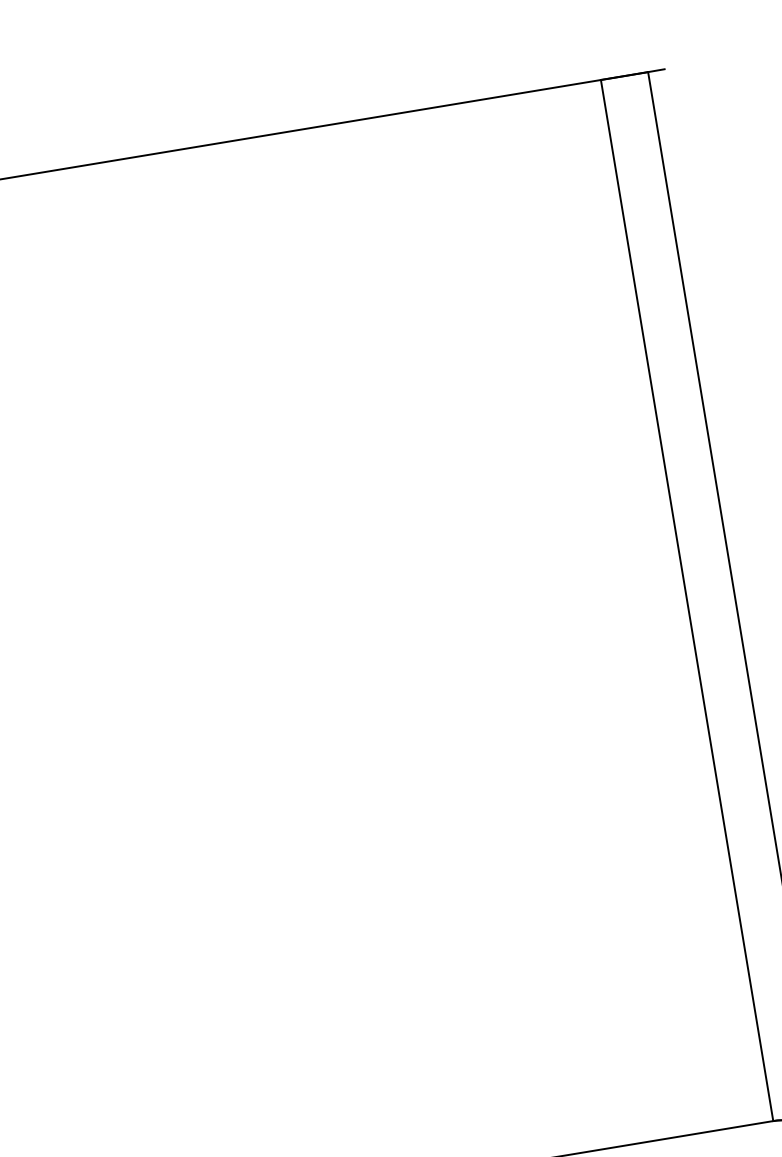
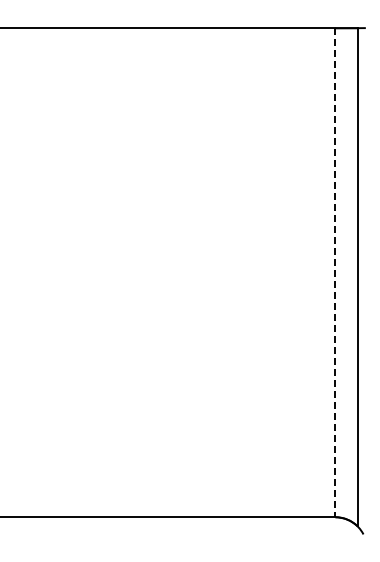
line: (687, 600) -> (335, 272), solid -> dashed

